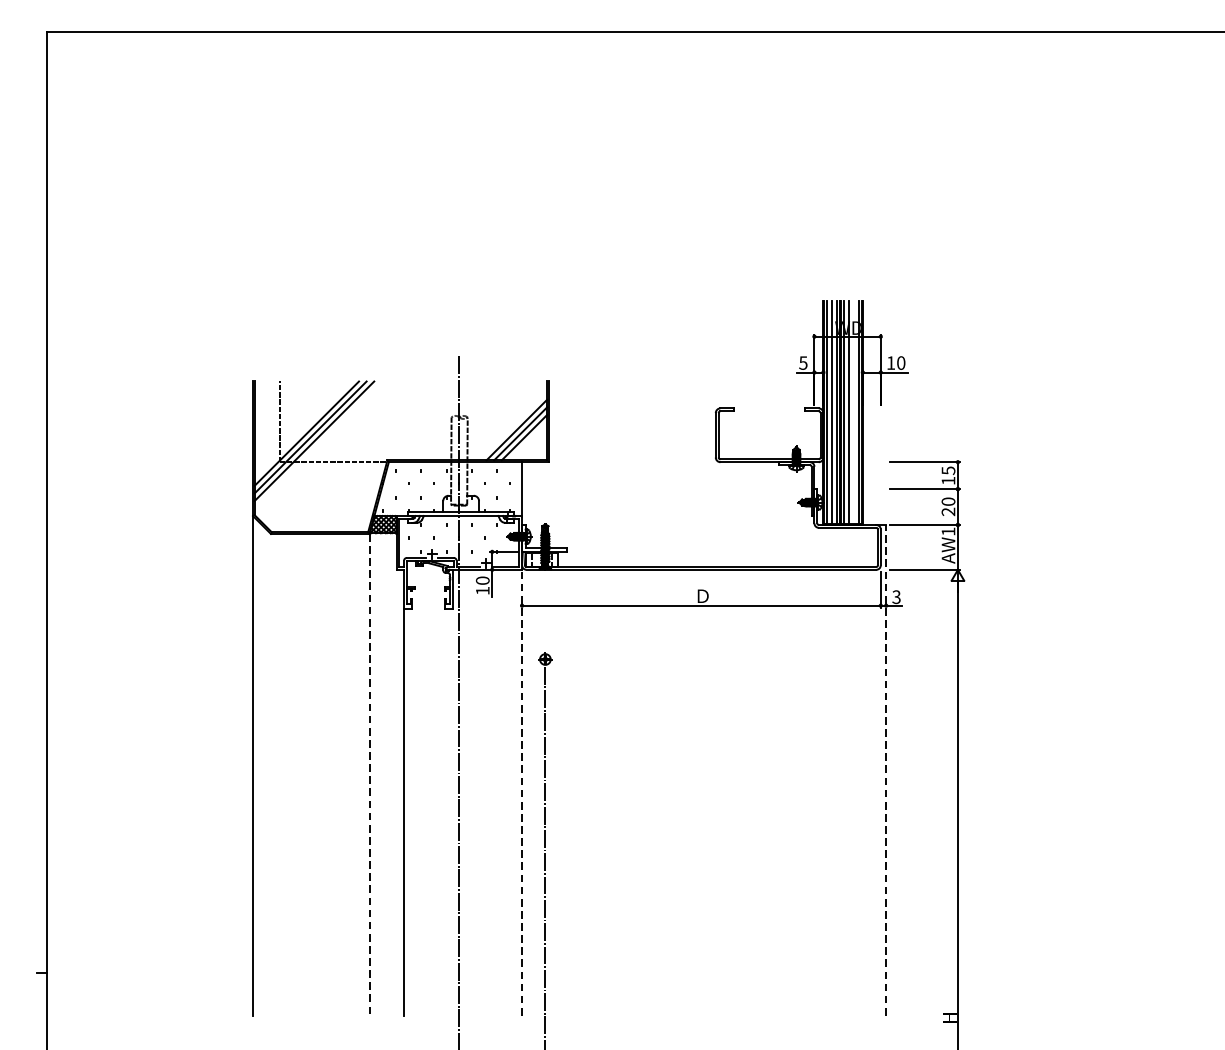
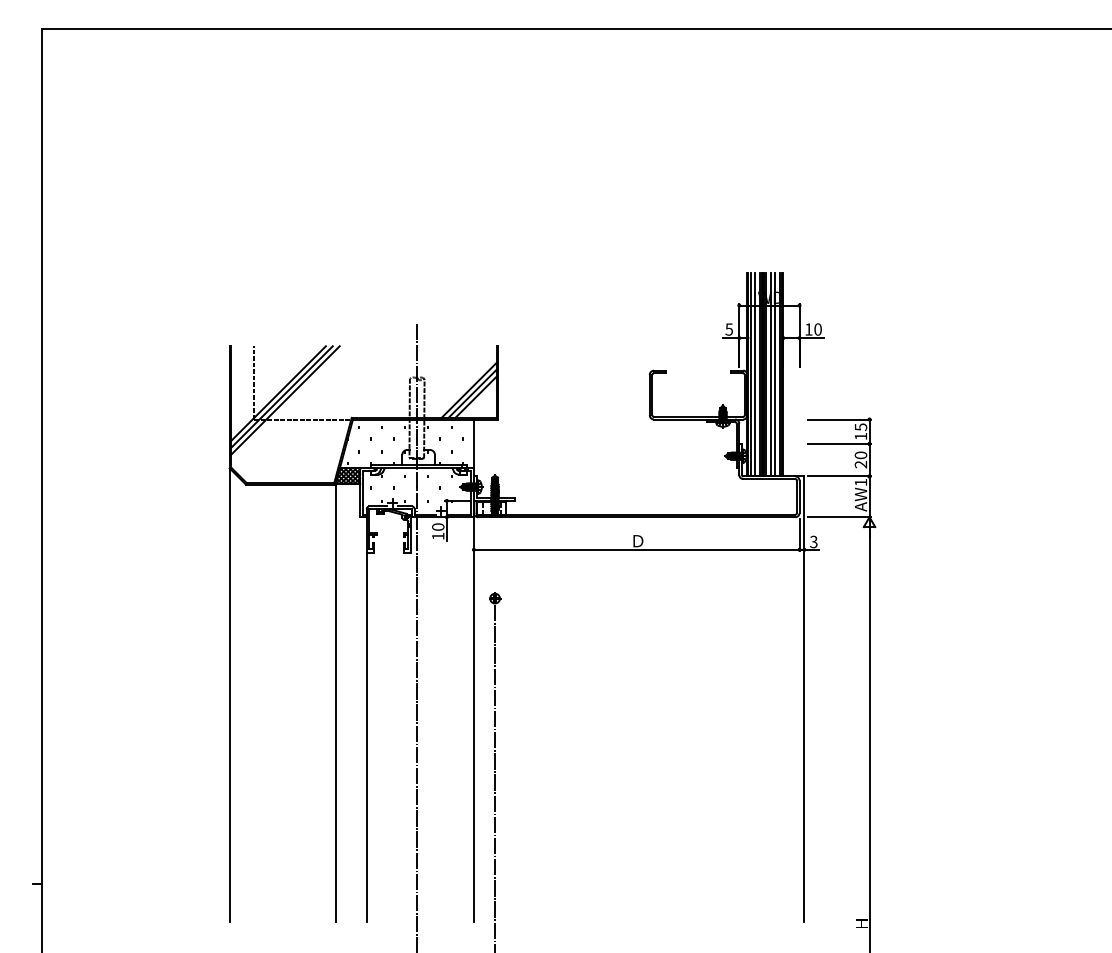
line: (854, 411) -> (775, 373), added
line: (886, 770) -> (804, 699), dashed -> solid
line: (369, 775) -> (335, 703), dashed -> solid
line: (521, 792) -> (473, 719), dashed -> solid

